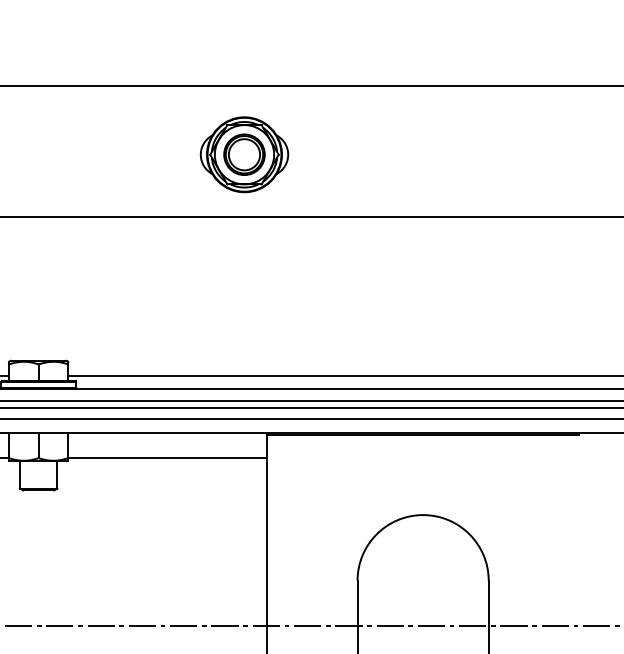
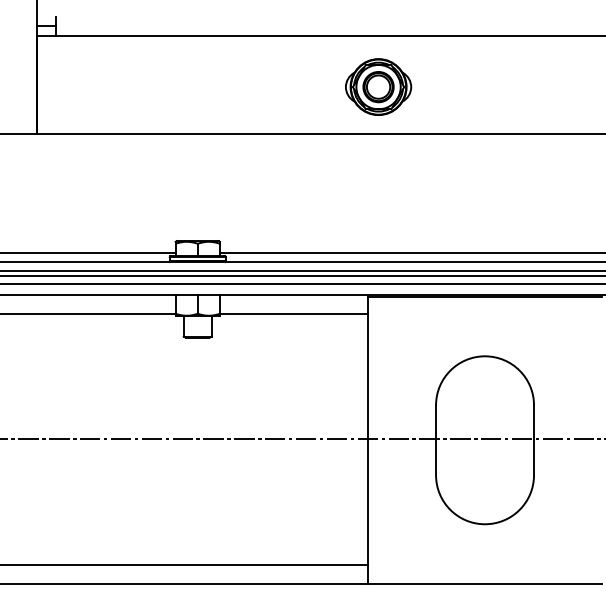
part: (244, 153) -> (378, 86), moved

